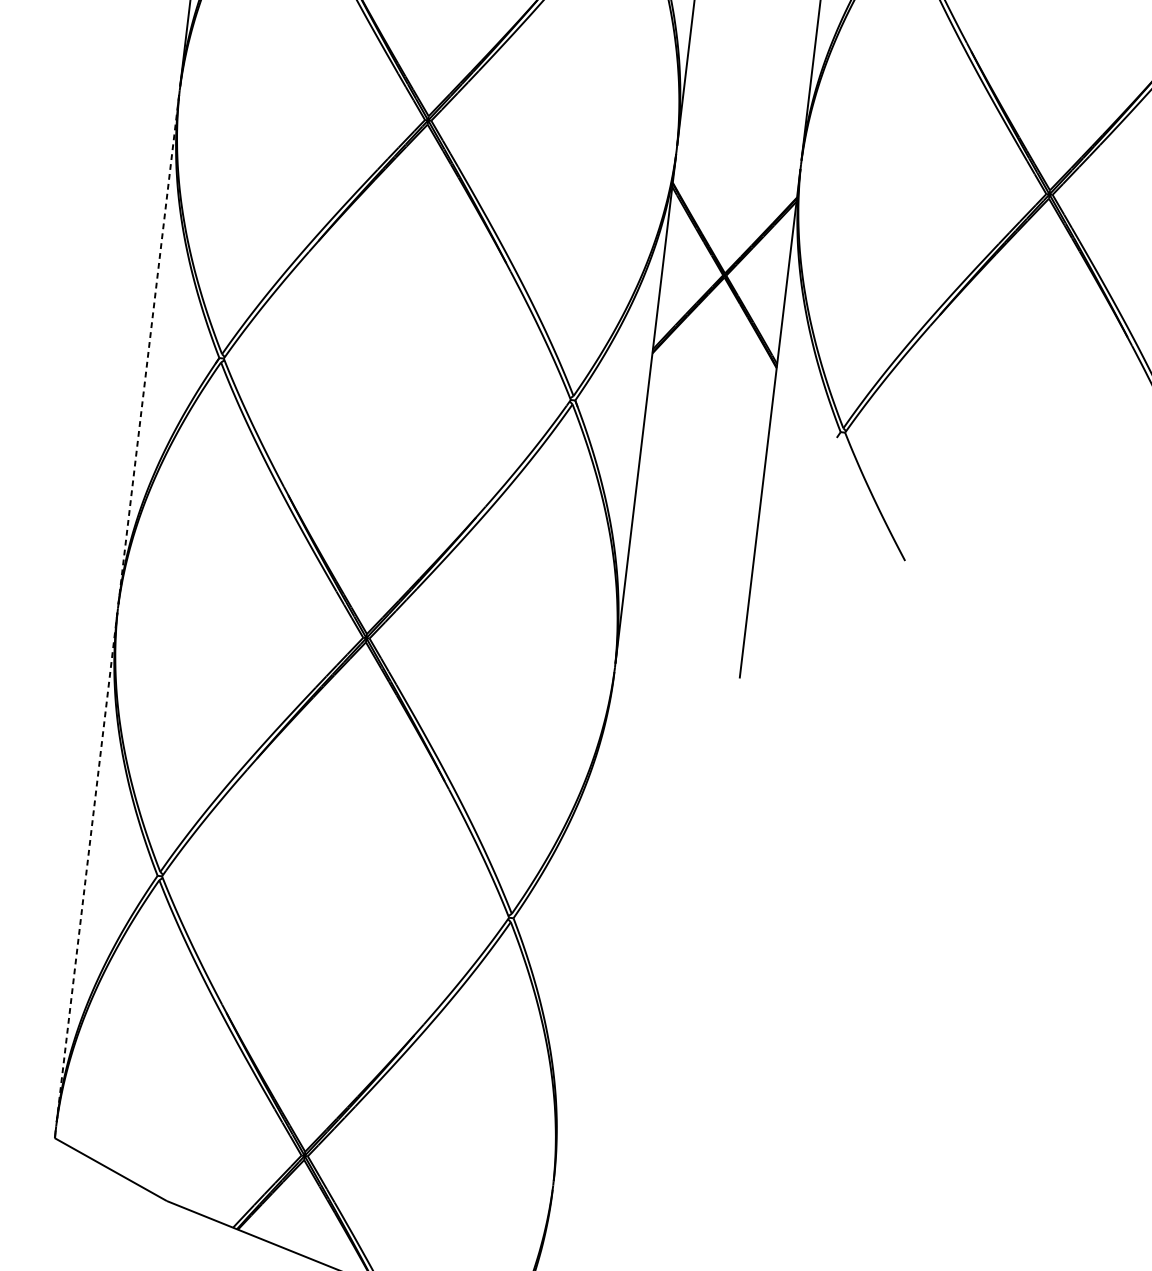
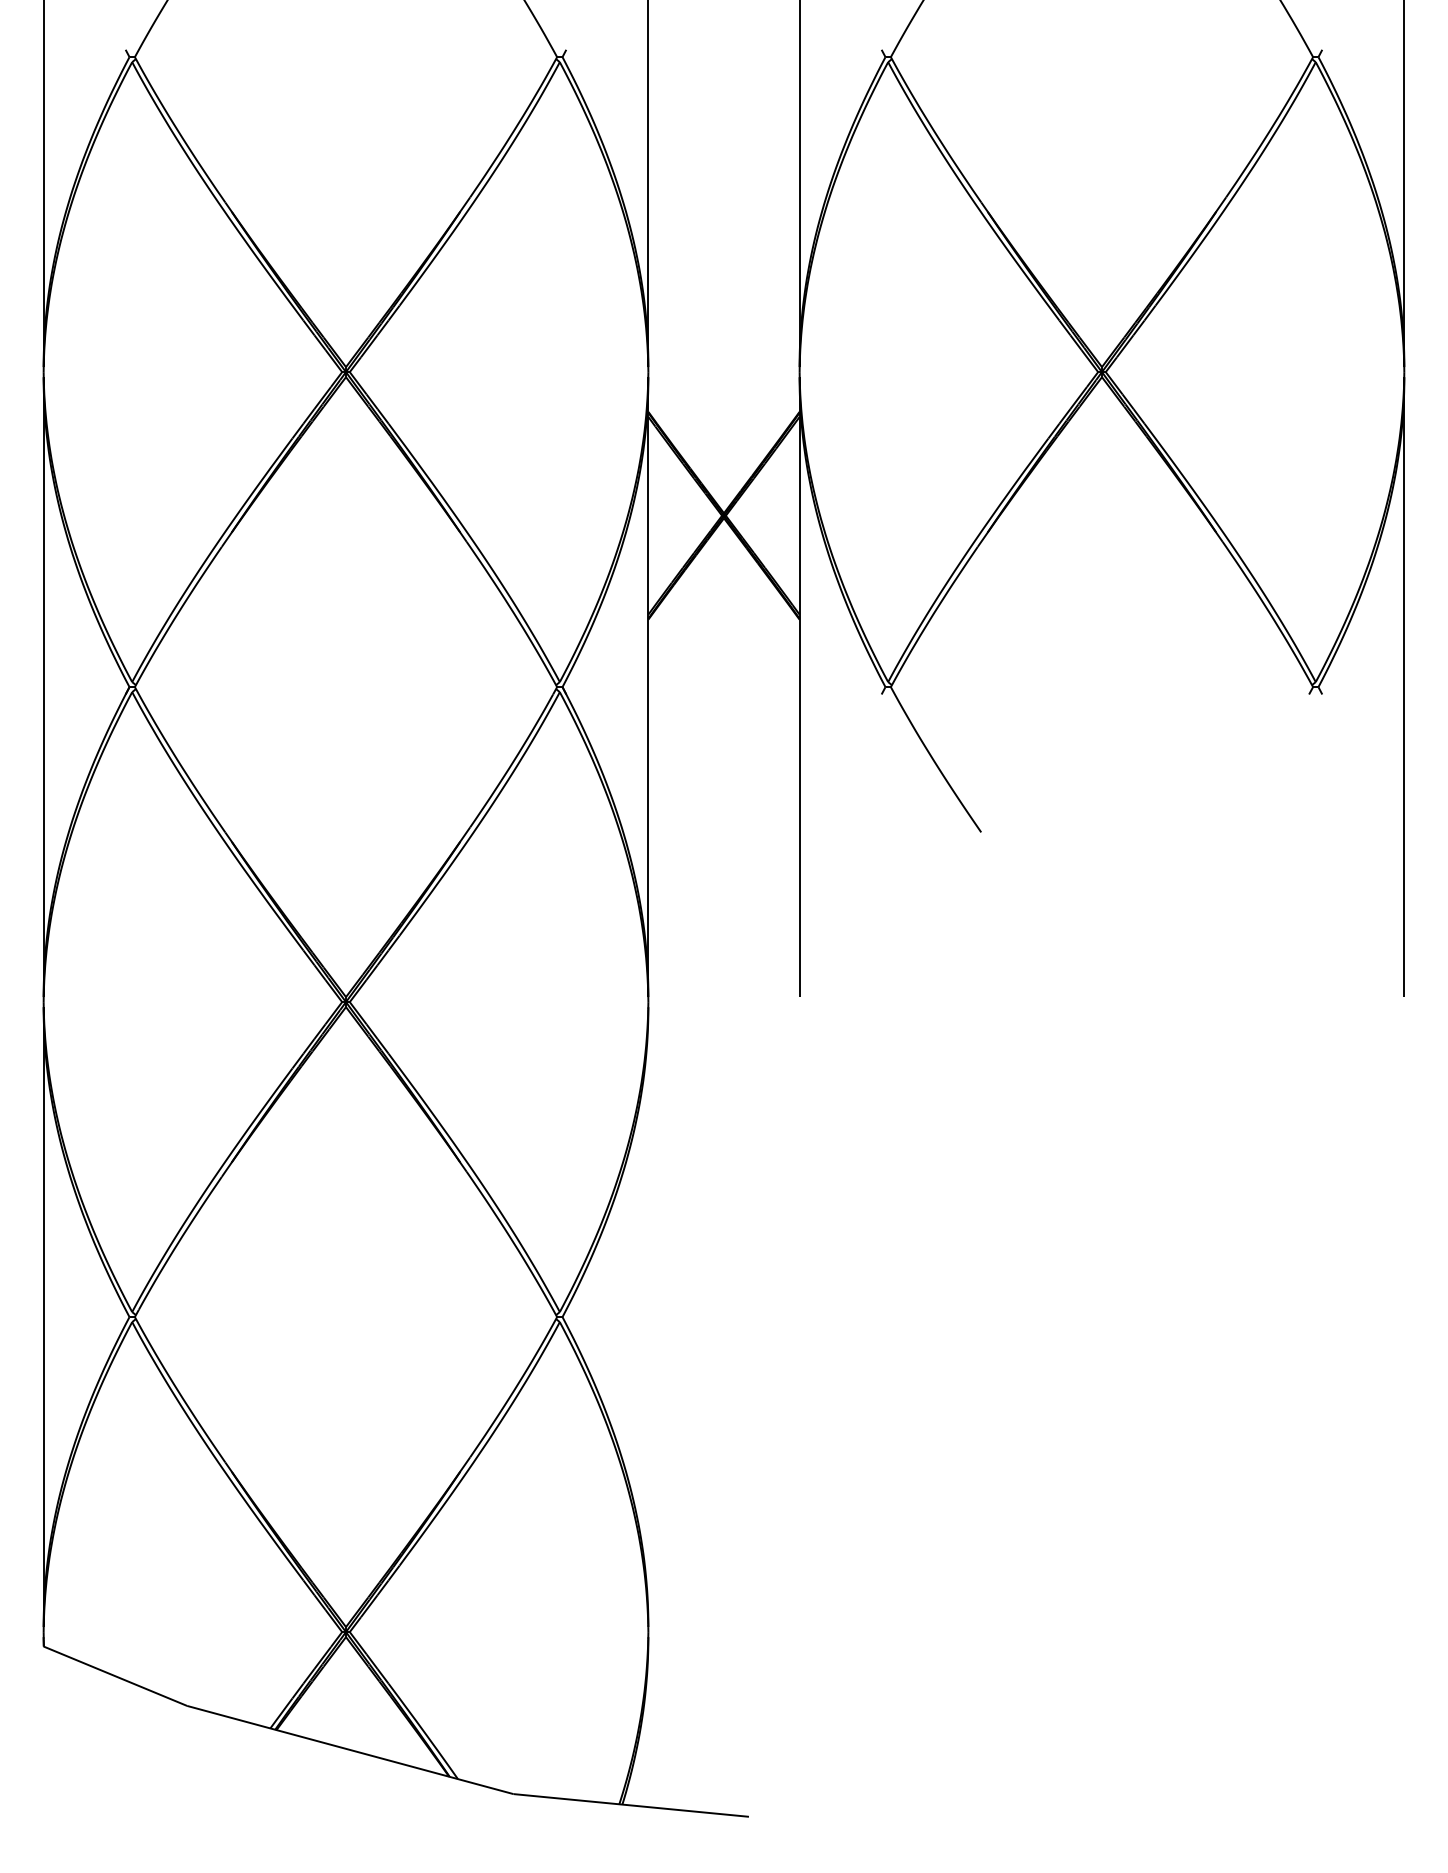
line: (148, 349) -> (43, 687), dashed -> solid
line: (86, 867) -> (43, 1317), dashed -> solid

